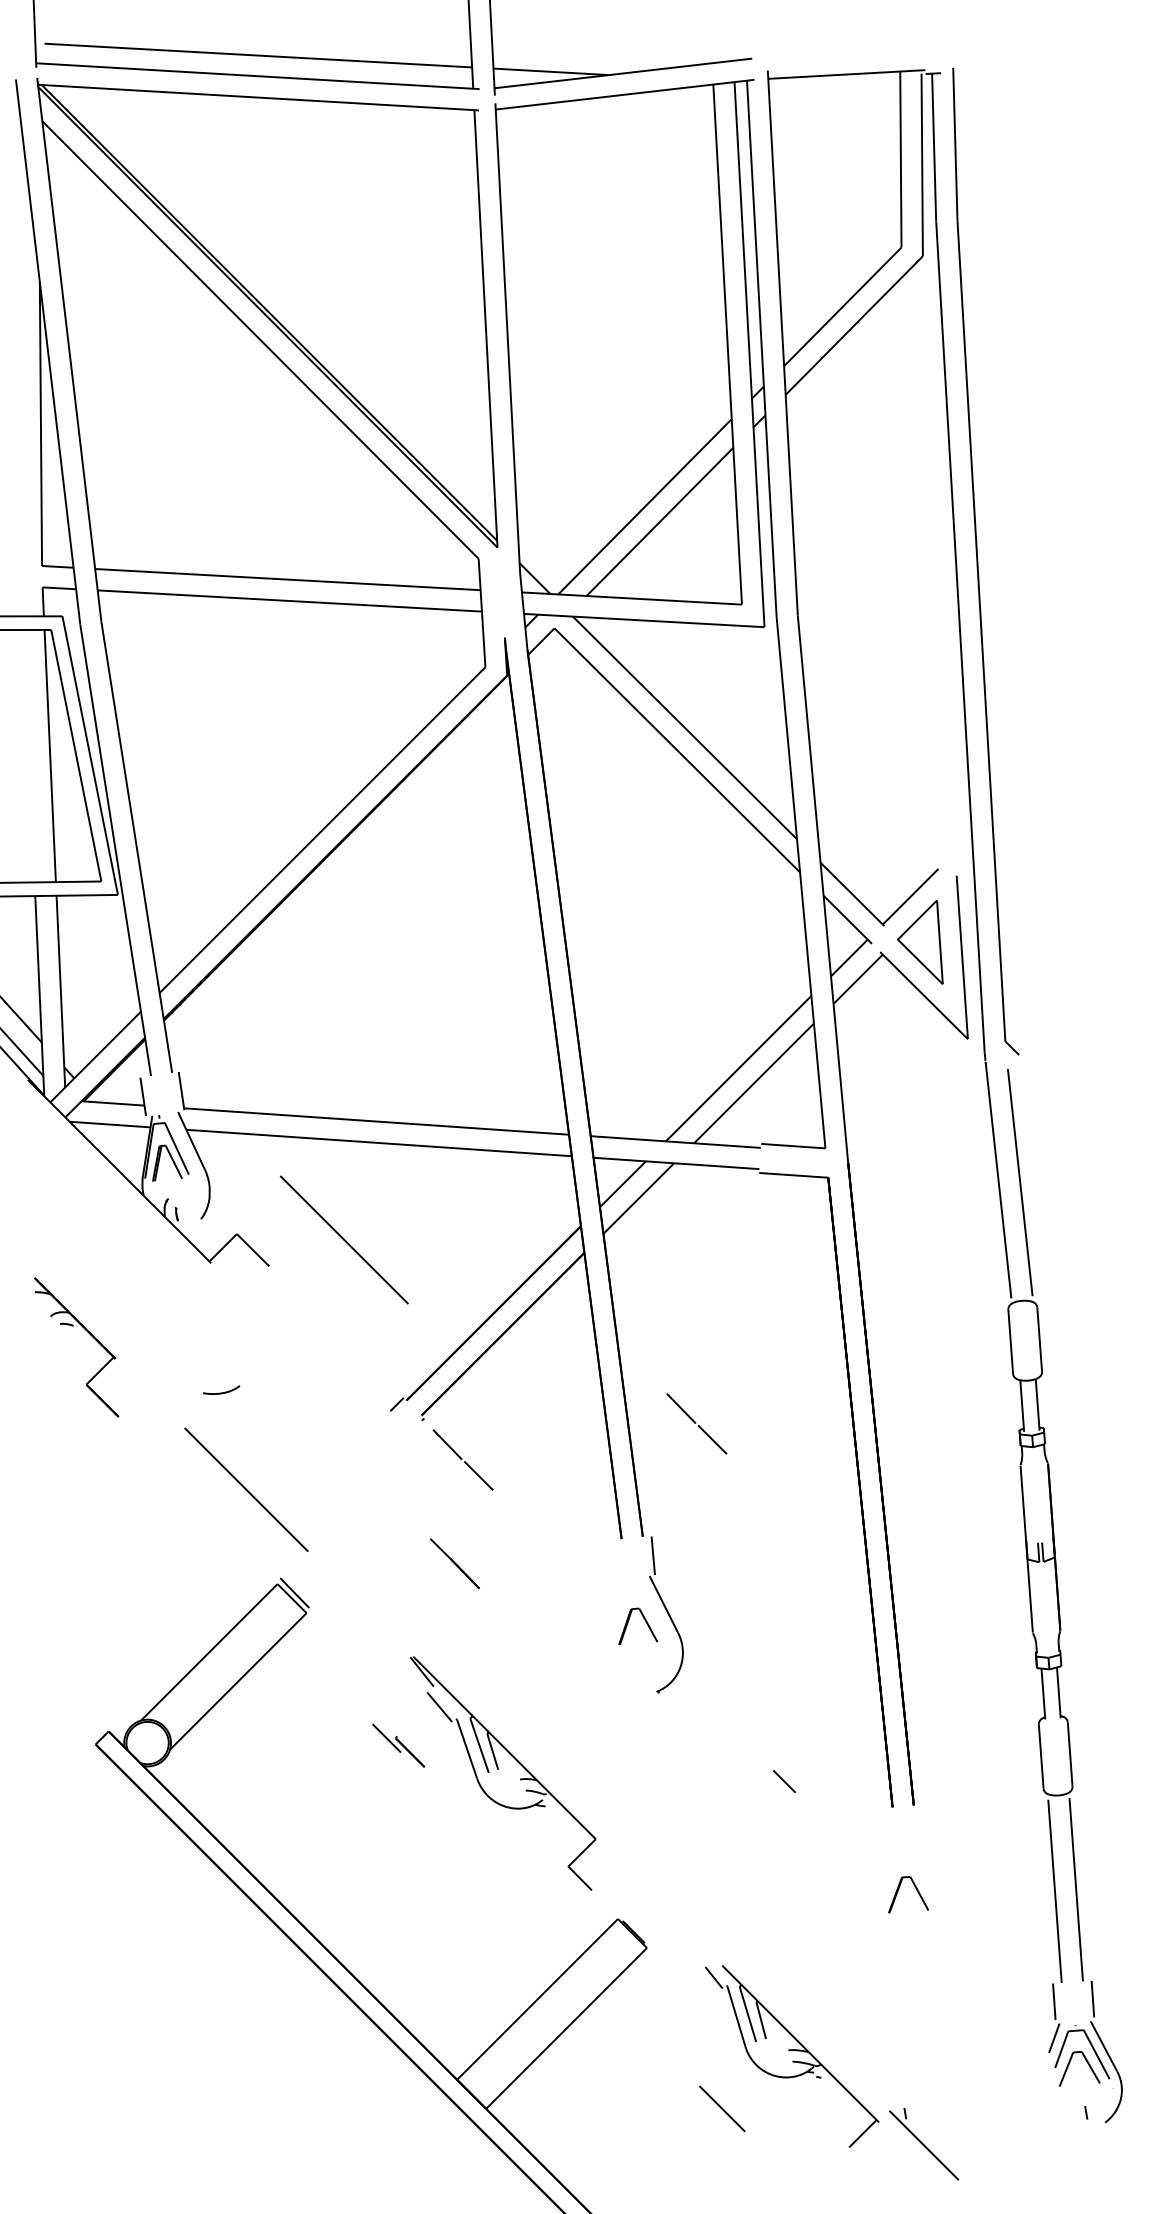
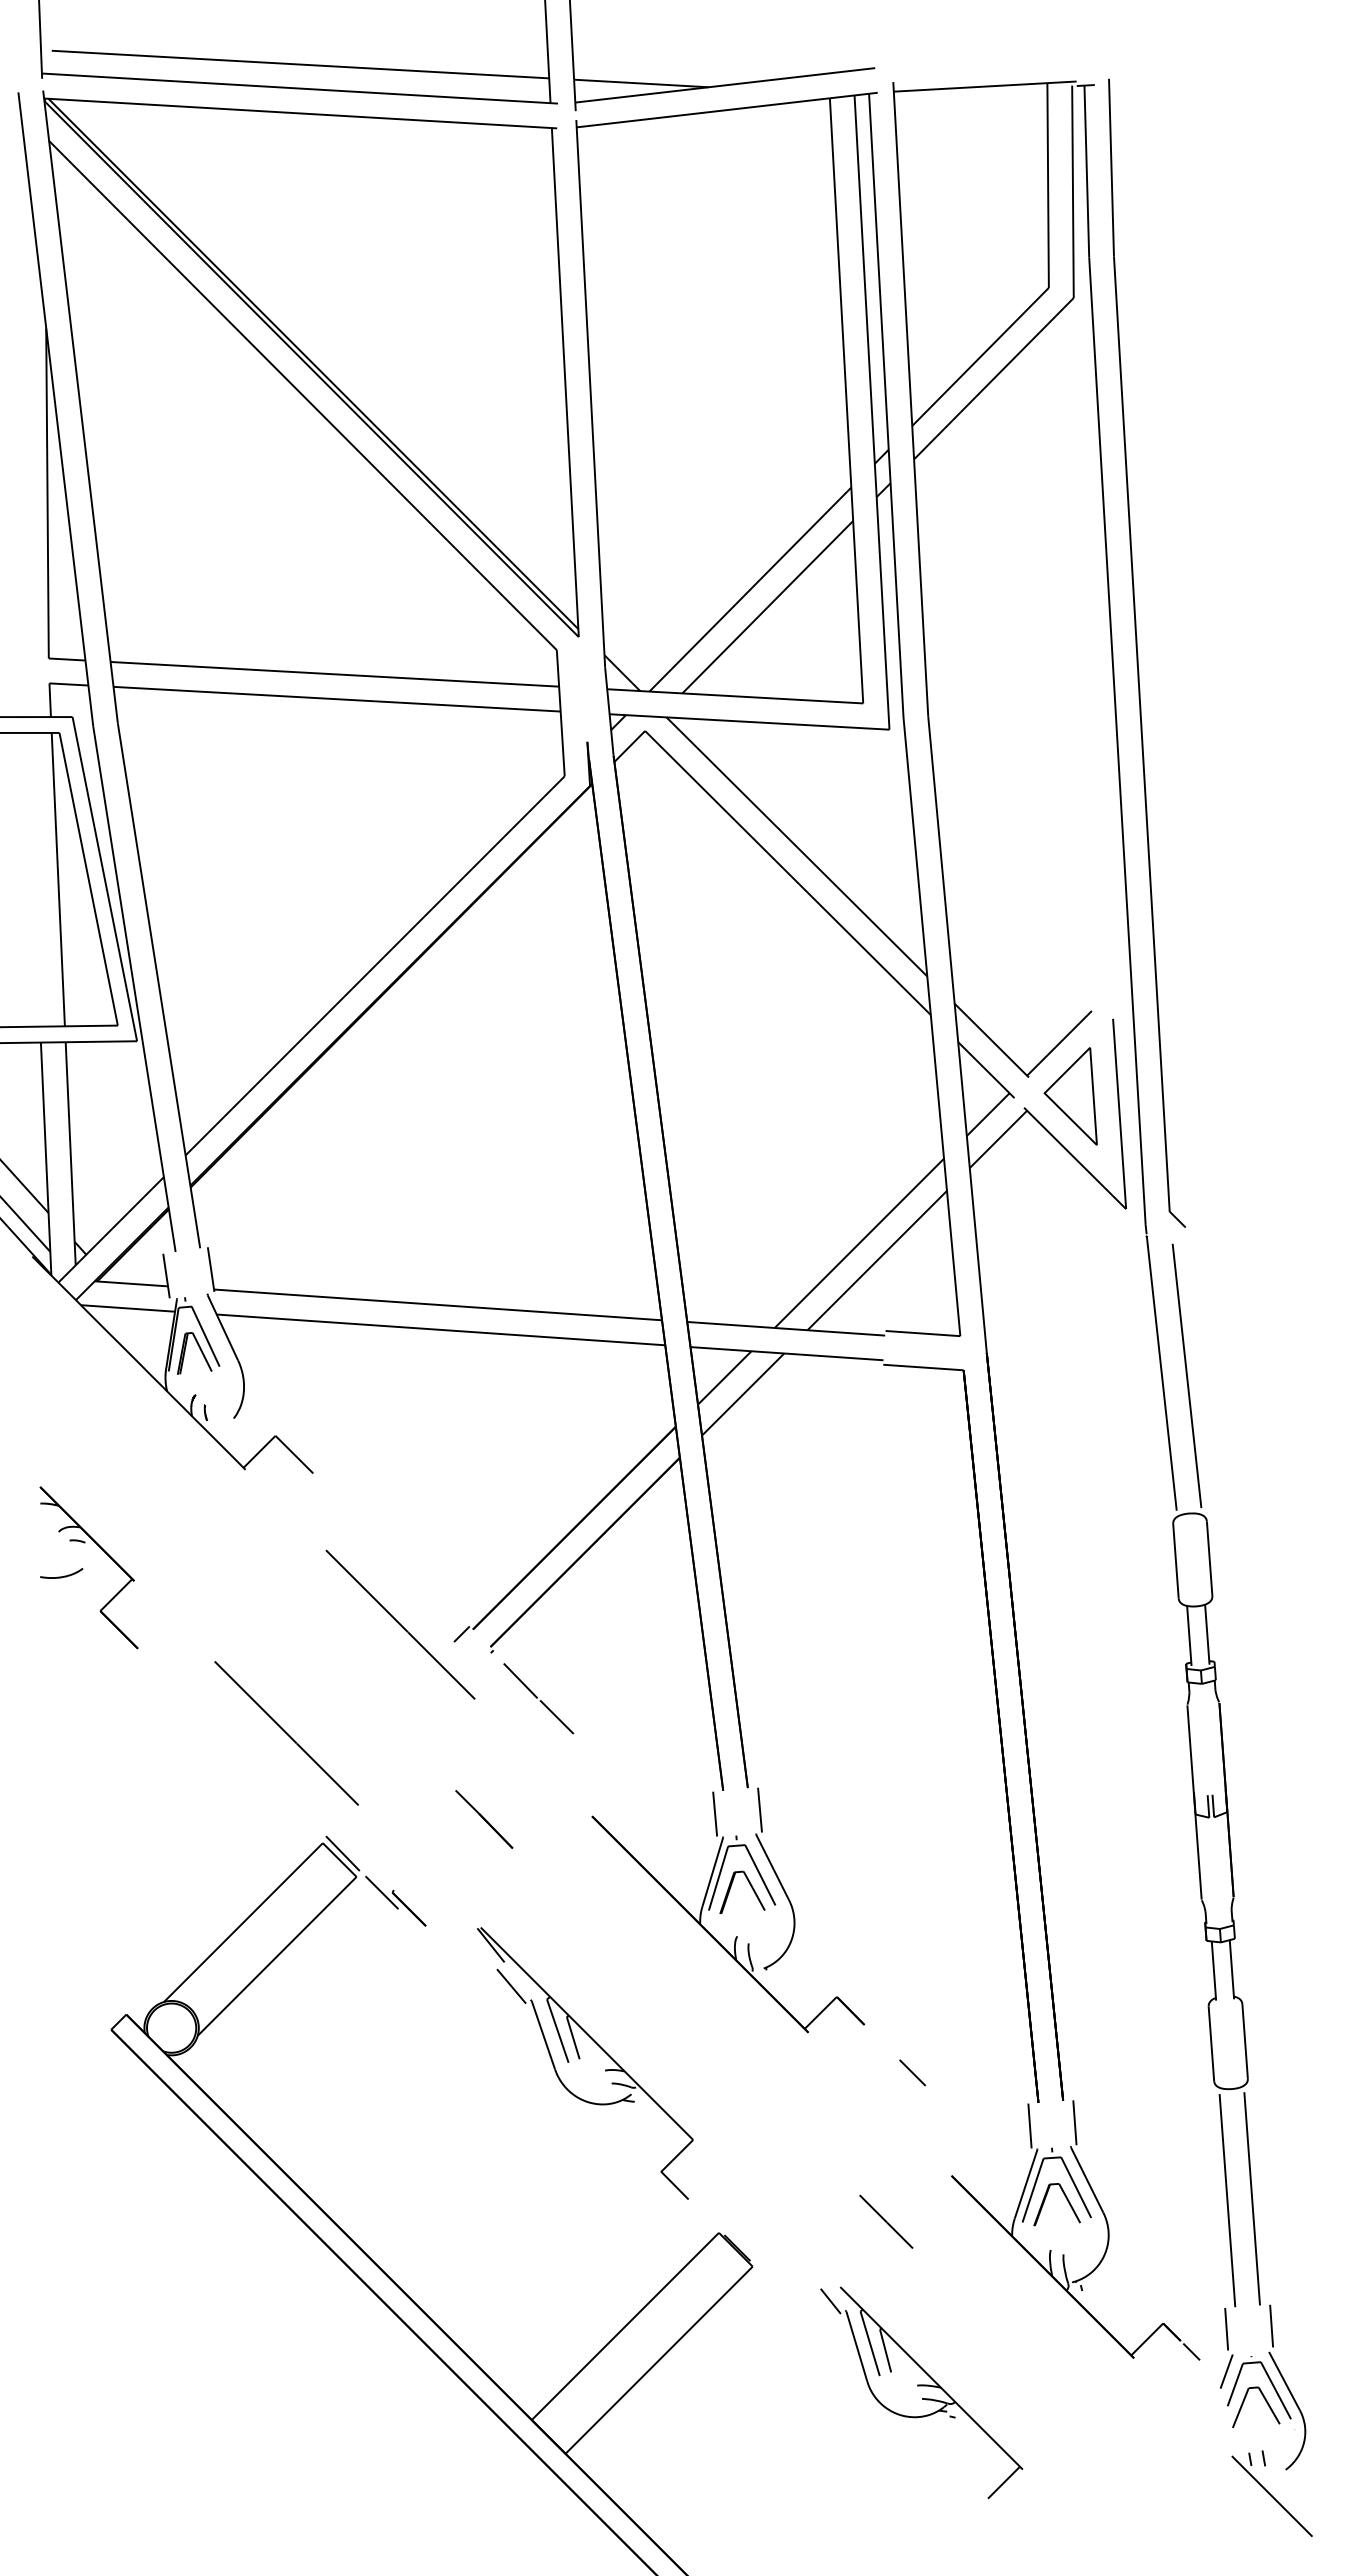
line: (344, 1239) -> (400, 1624), moved
curve: (221, 1392) -> (61, 1576), moved
line: (695, 1423) -> (809, 1656), removed
line: (455, 1563) -> (484, 1819), moved
part: (611, 1638) -> (711, 1906), added
part: (398, 1745) -> (395, 1900), moved
part: (937, 1906) -> (1090, 2218), added
line: (722, 2108) -> (886, 2221), moved
part: (923, 2143) -> (1271, 2494), moved

